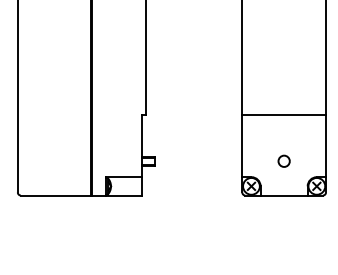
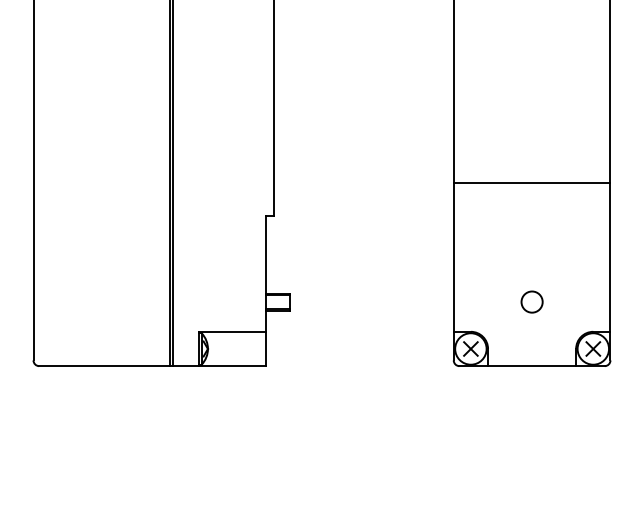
line: (284, 115) -> (532, 182), moved

